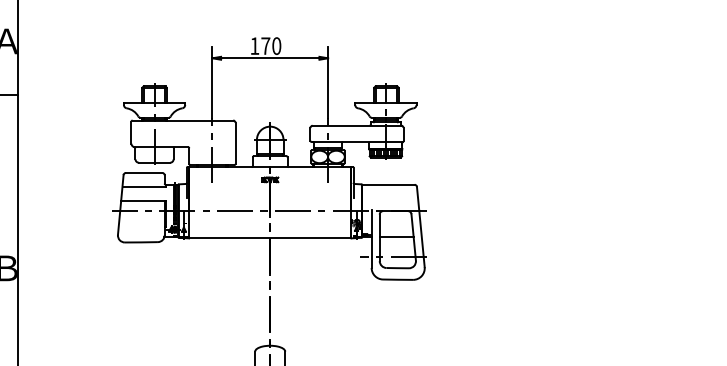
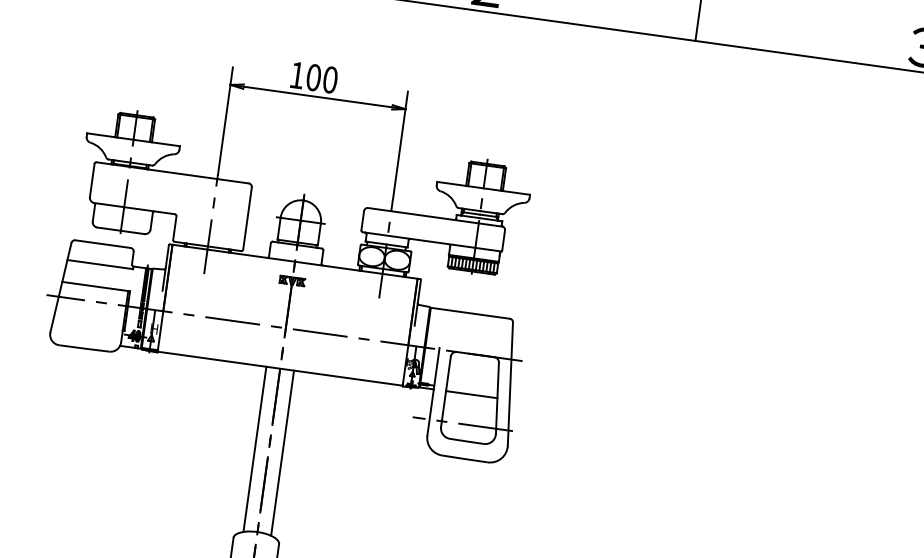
text: (265, 45) -> (313, 76), 170 -> 100
line: (261, 291) -> (255, 448), added
line: (279, 291) -> (282, 451), added

